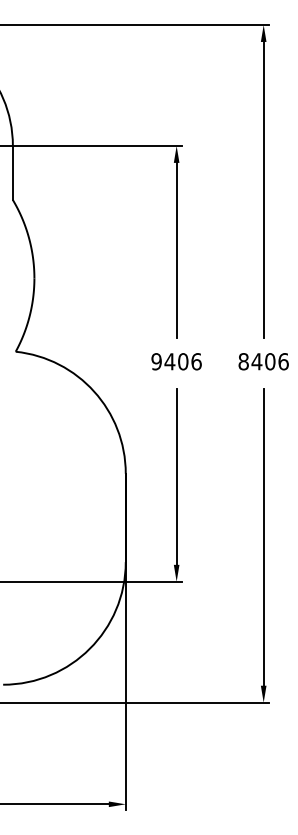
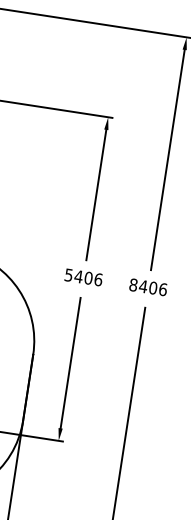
text: (156, 361) -> (68, 275), 9406 -> 5406

